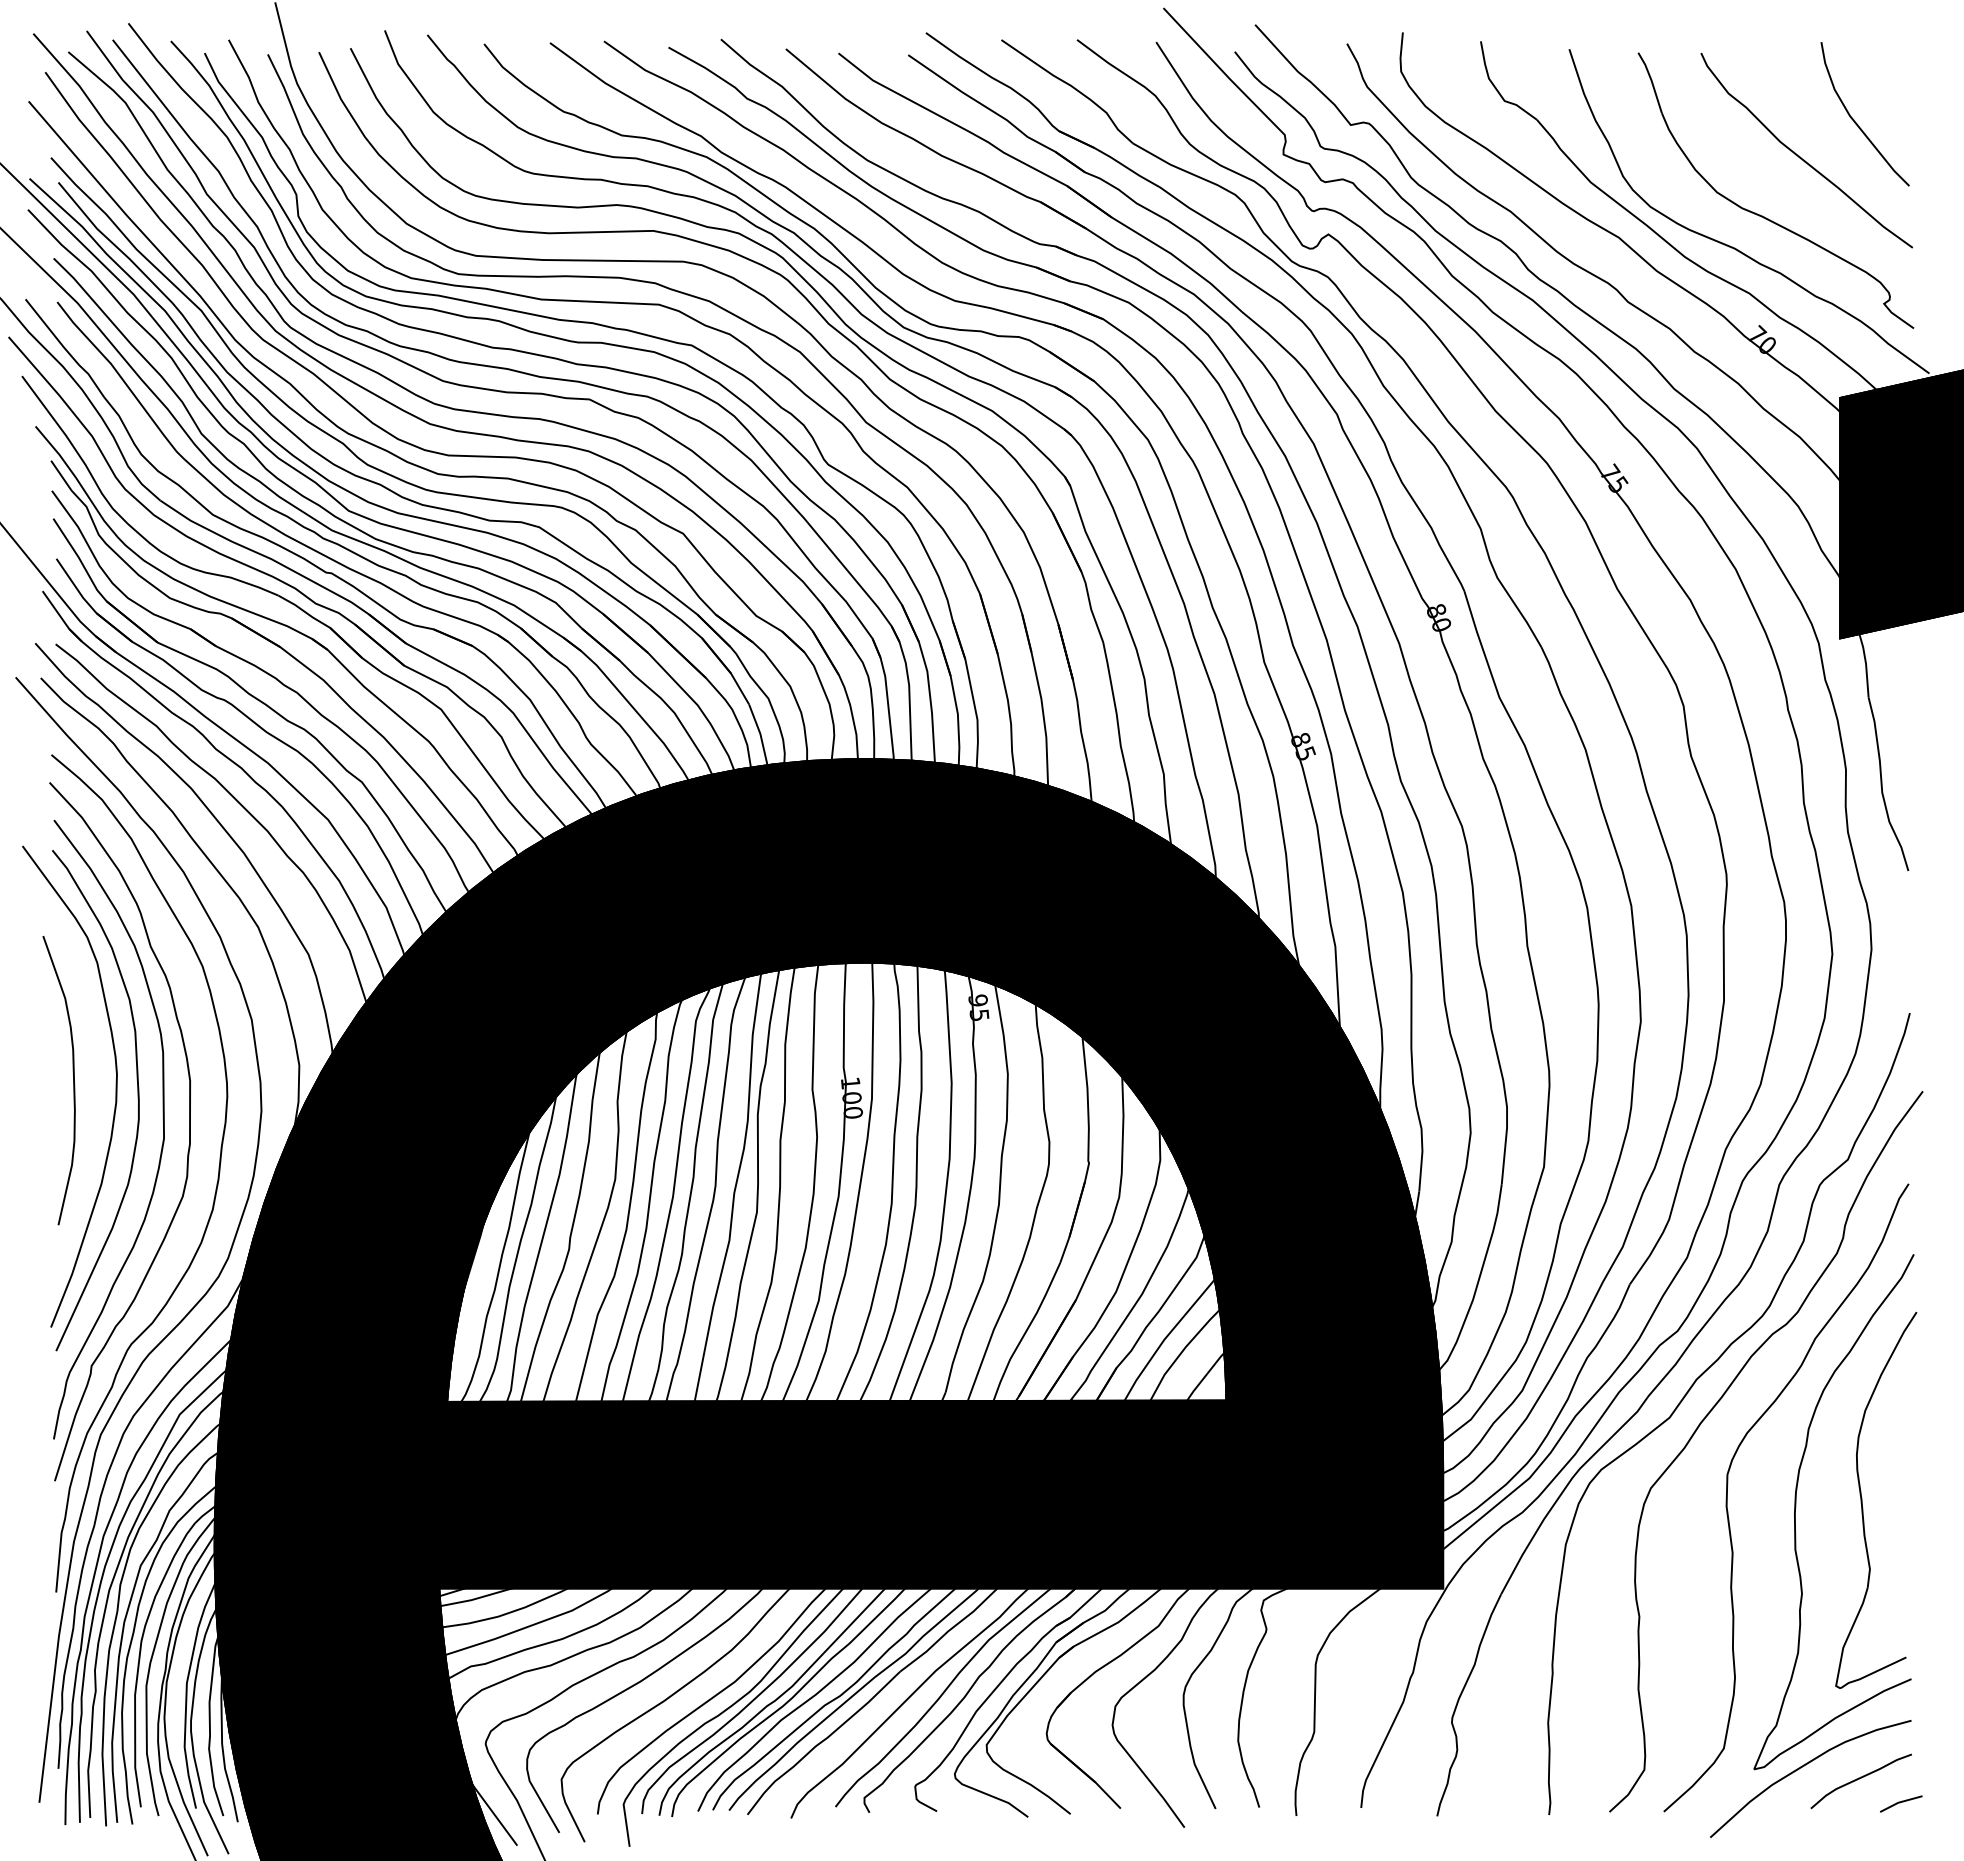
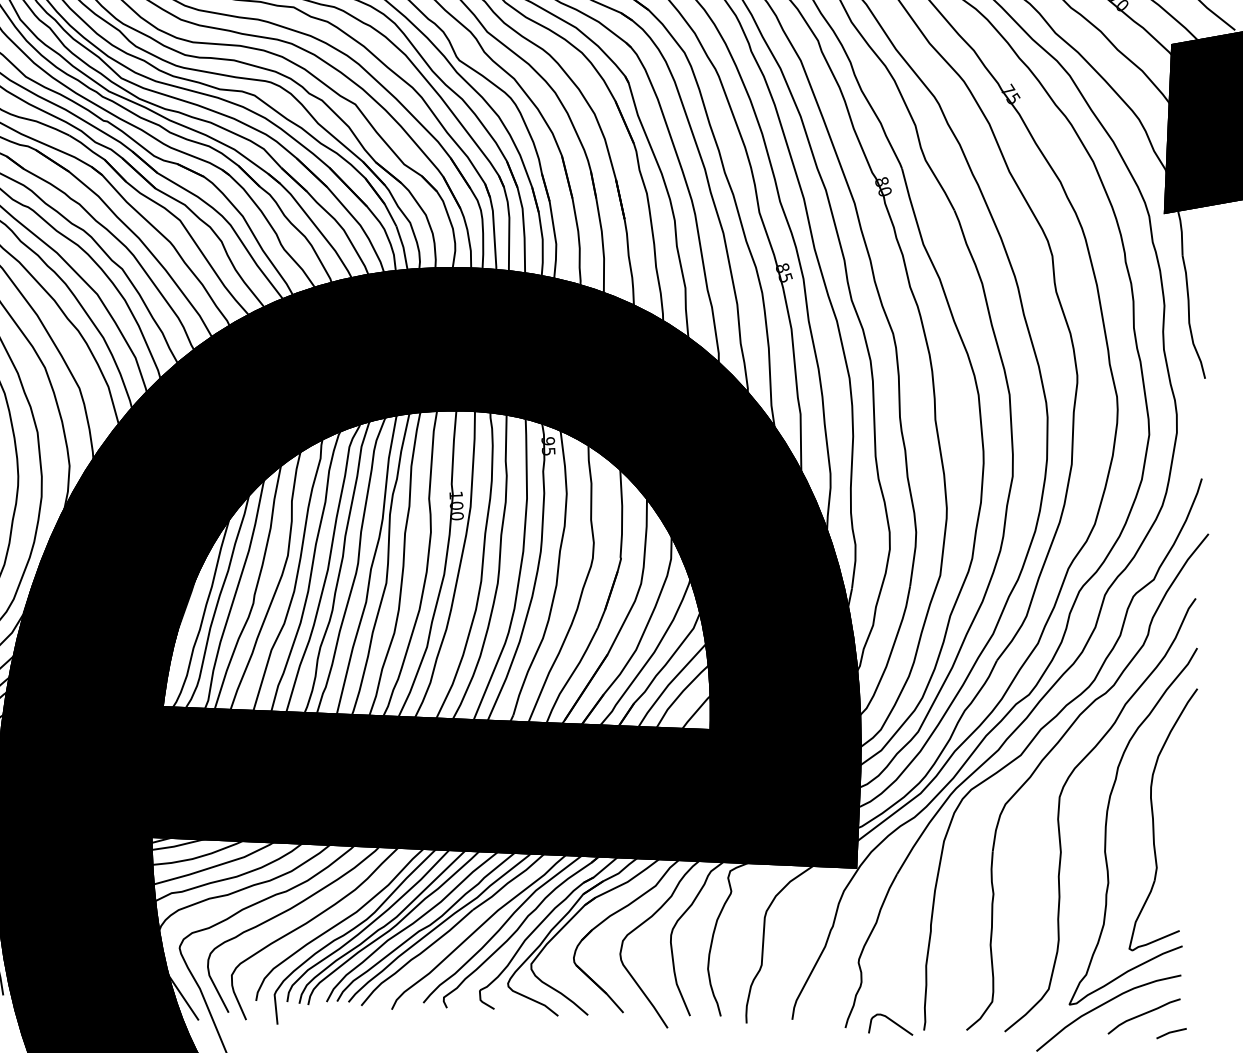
curve: (1504, 1805) -> (893, 1022), added

